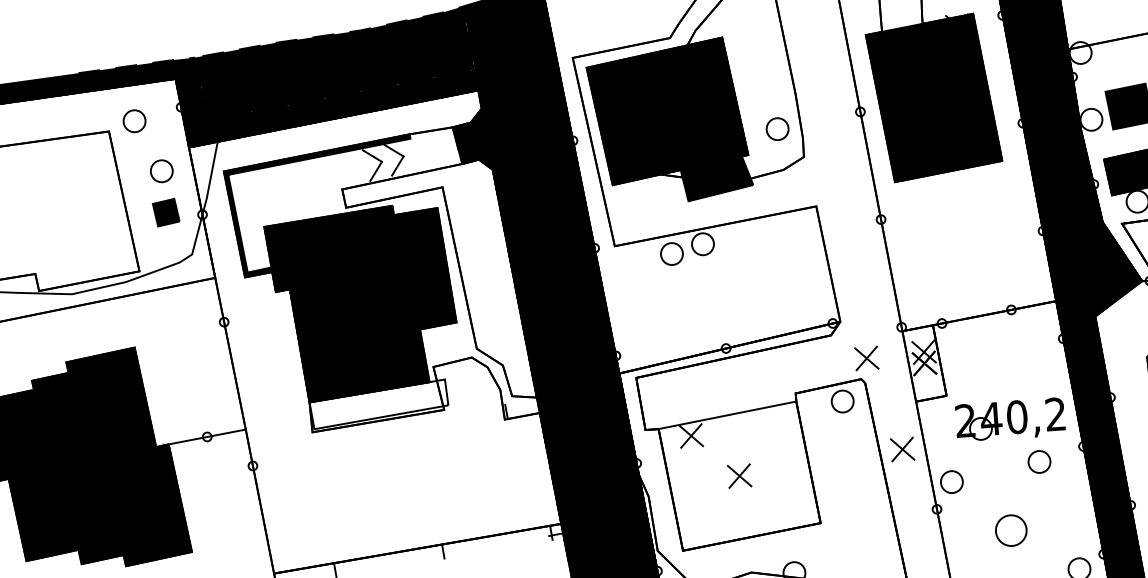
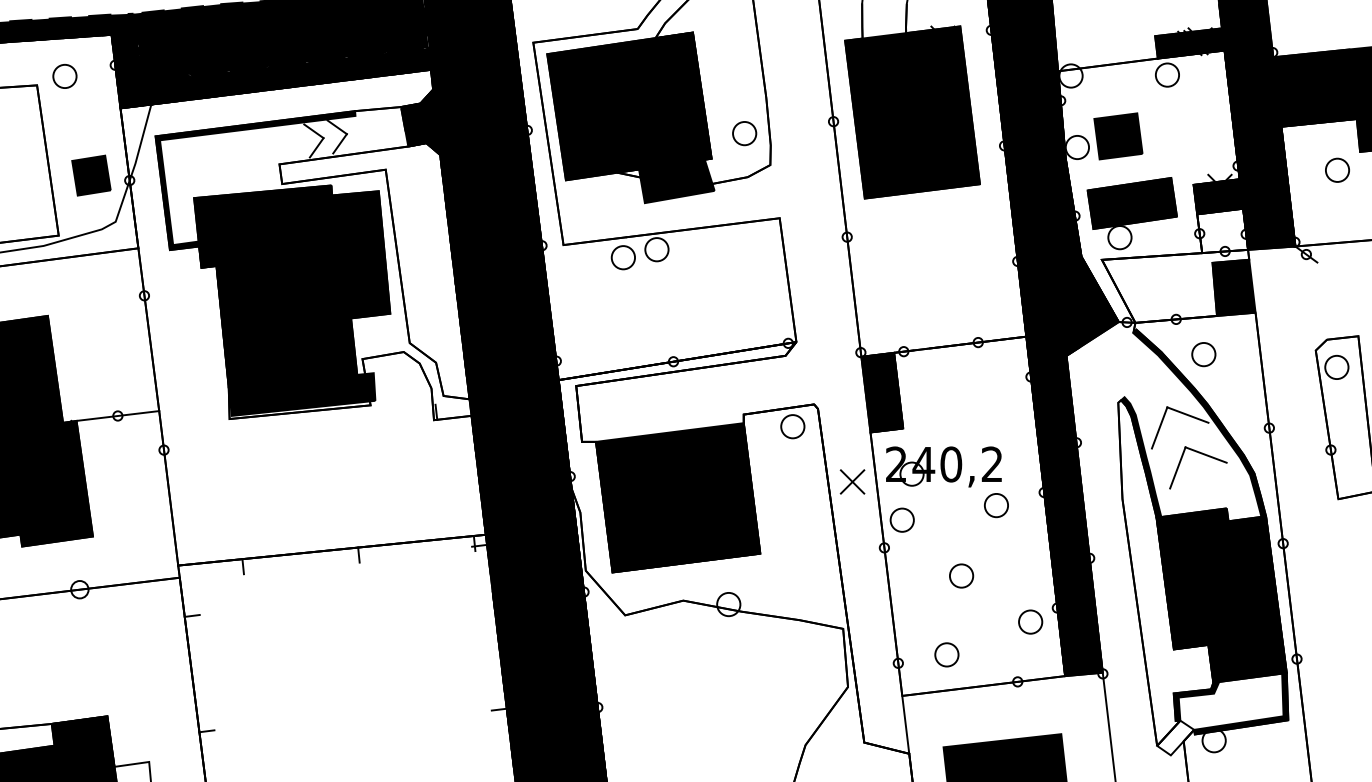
circle: (161, 171) -> (89, 131), removed
part: (166, 212) -> (91, 175), size x1.43
part: (866, 358) -> (821, 382), removed
fill: (924, 363) -> (882, 392), added
fill: (378, 404) -> (301, 394), added
part: (1010, 419) -> (943, 466), moved
fill: (739, 475) -> (678, 497), added
circle: (1011, 530) -> (961, 575), size x0.71

